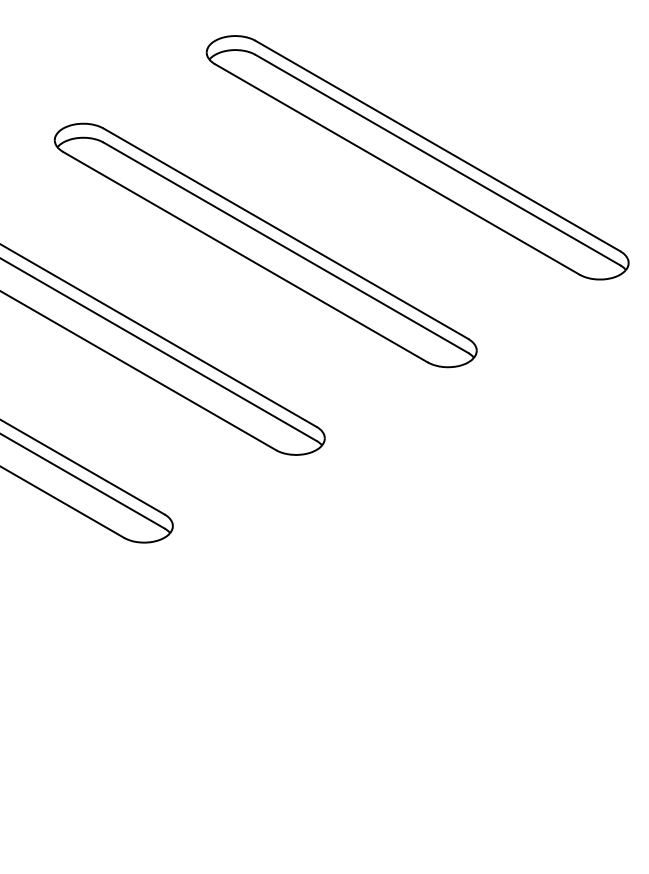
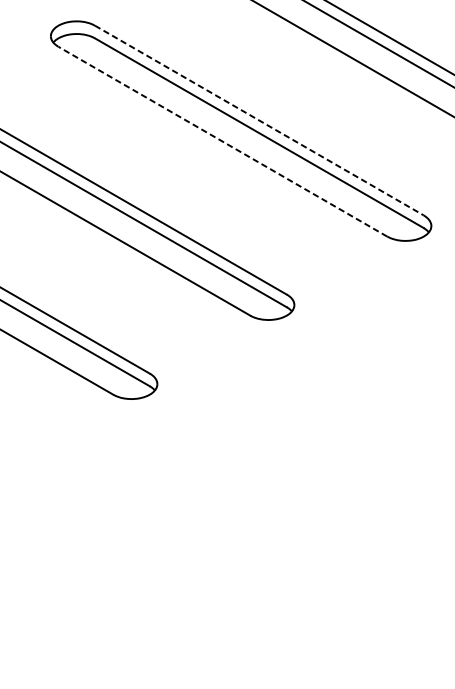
line: (285, 233) -> (258, 120), solid -> dashed
line: (245, 256) -> (222, 141), solid -> dashed

